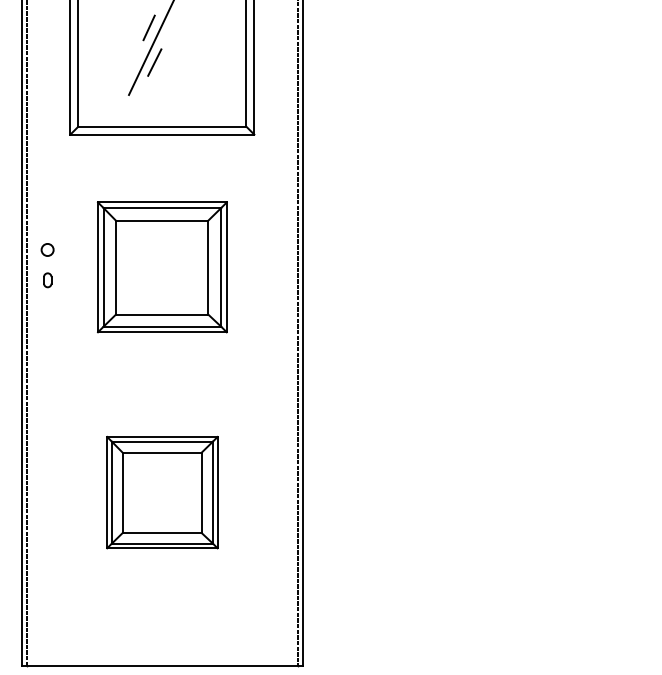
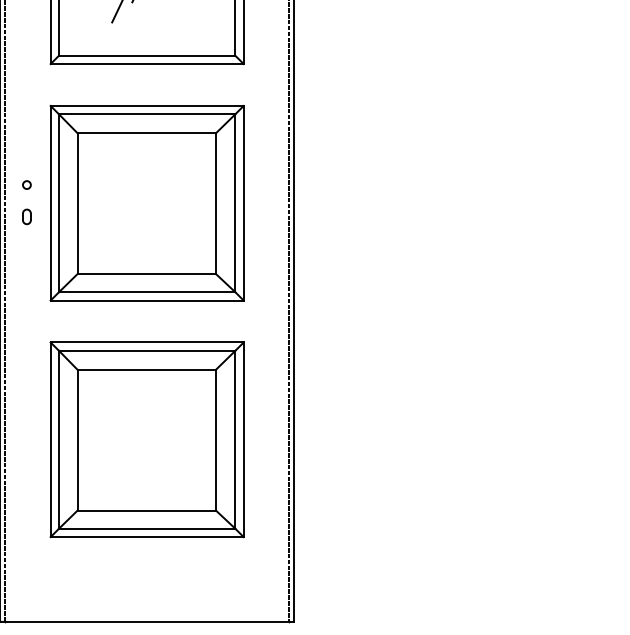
circle: (47, 249) -> (26, 184), size x0.62
part: (162, 267) -> (147, 203), size x1.43
part: (162, 492) -> (147, 439), size x1.67

